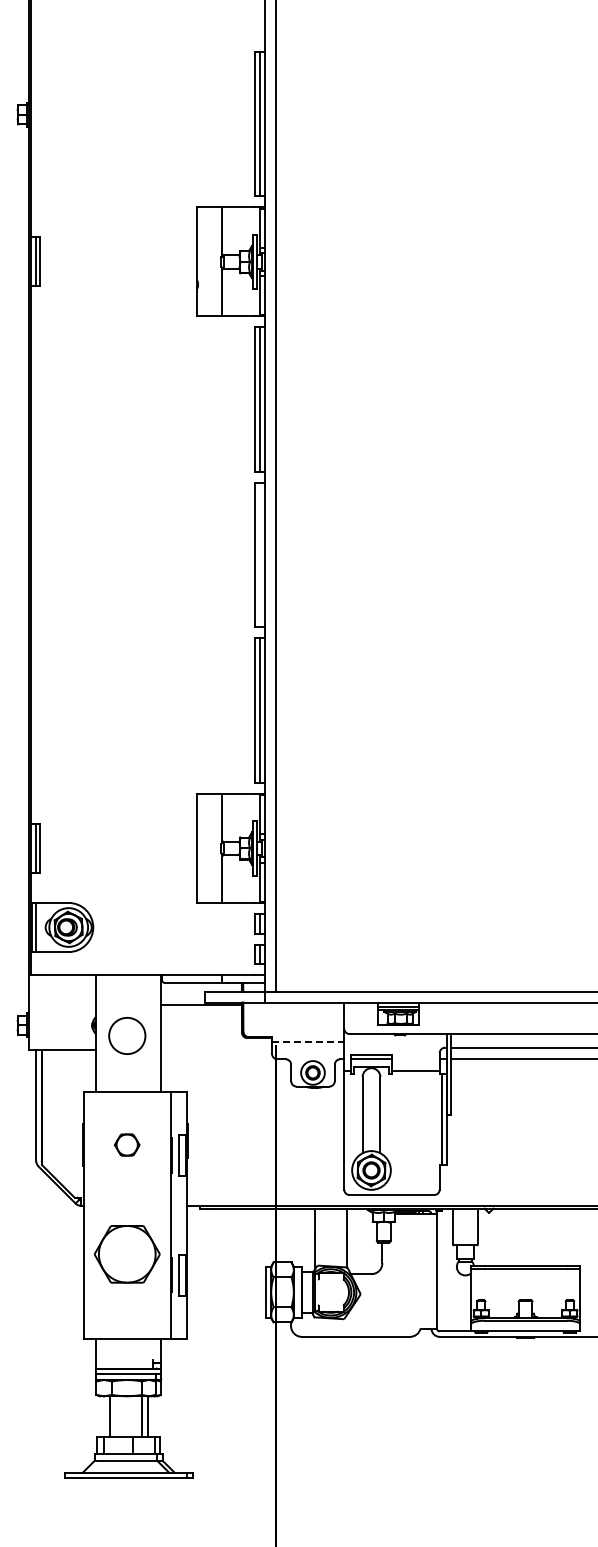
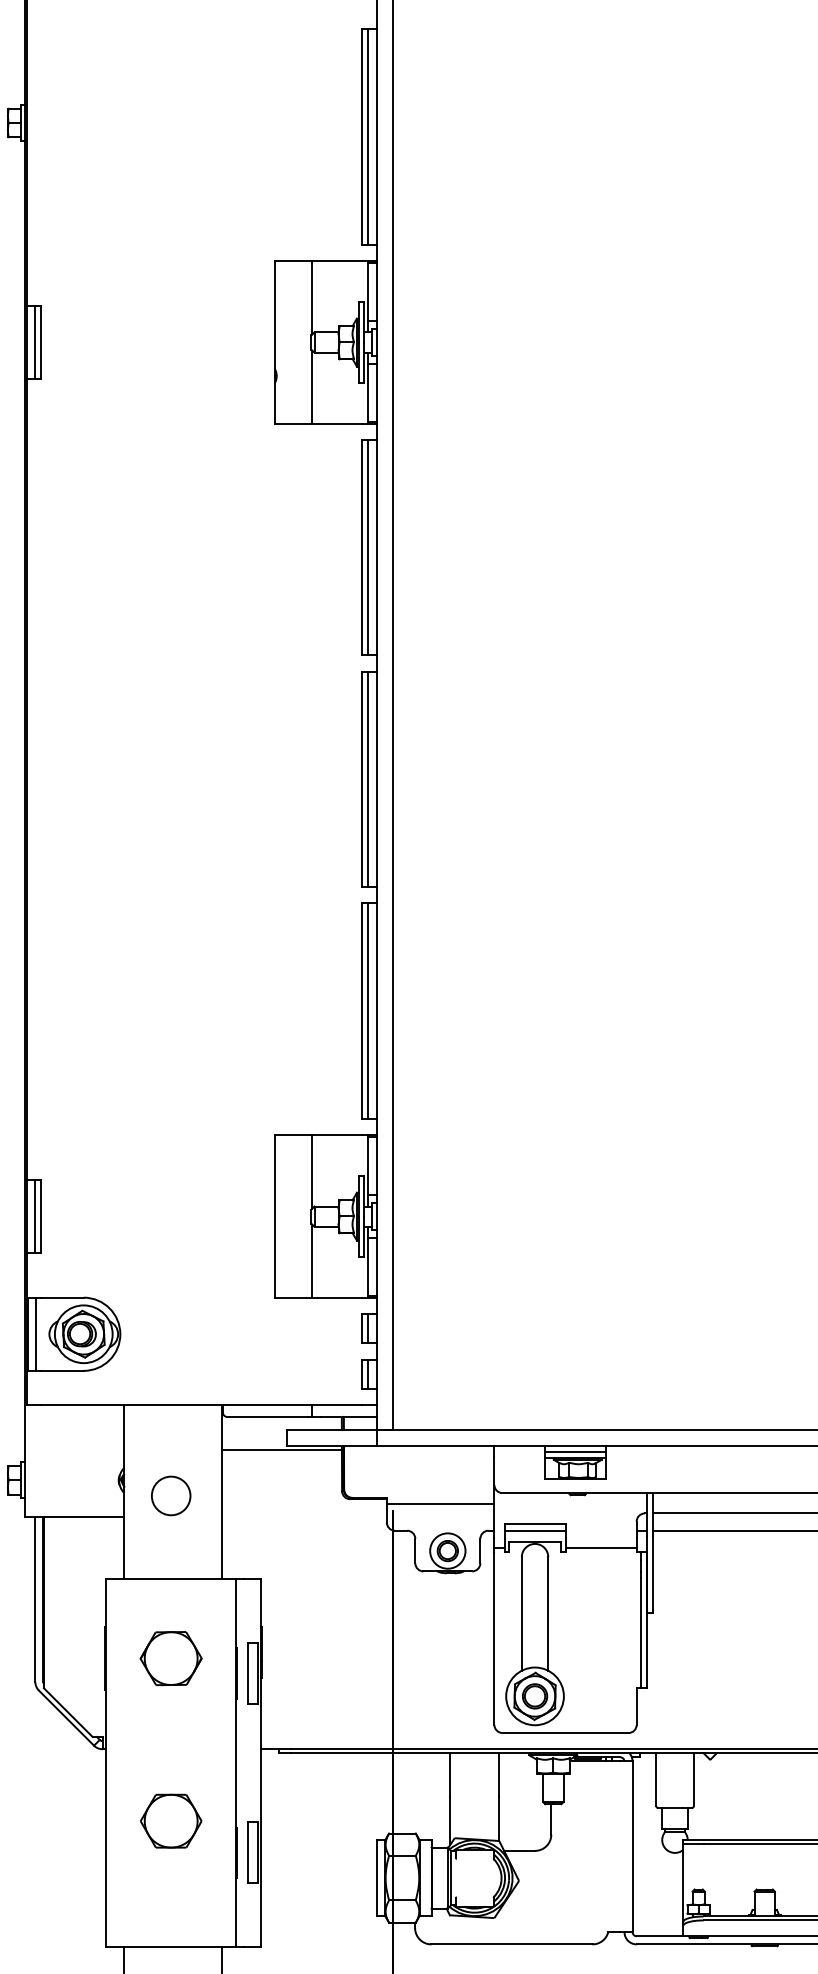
line: (259, 554) -> (368, 778), added
circle: (127, 1035) -> (171, 1495), size x0.71
line: (308, 1041) -> (441, 1504), dashed -> solid
part: (126, 1144) -> (169, 1657), size x1.67
part: (127, 1253) -> (171, 1820), size x0.62

